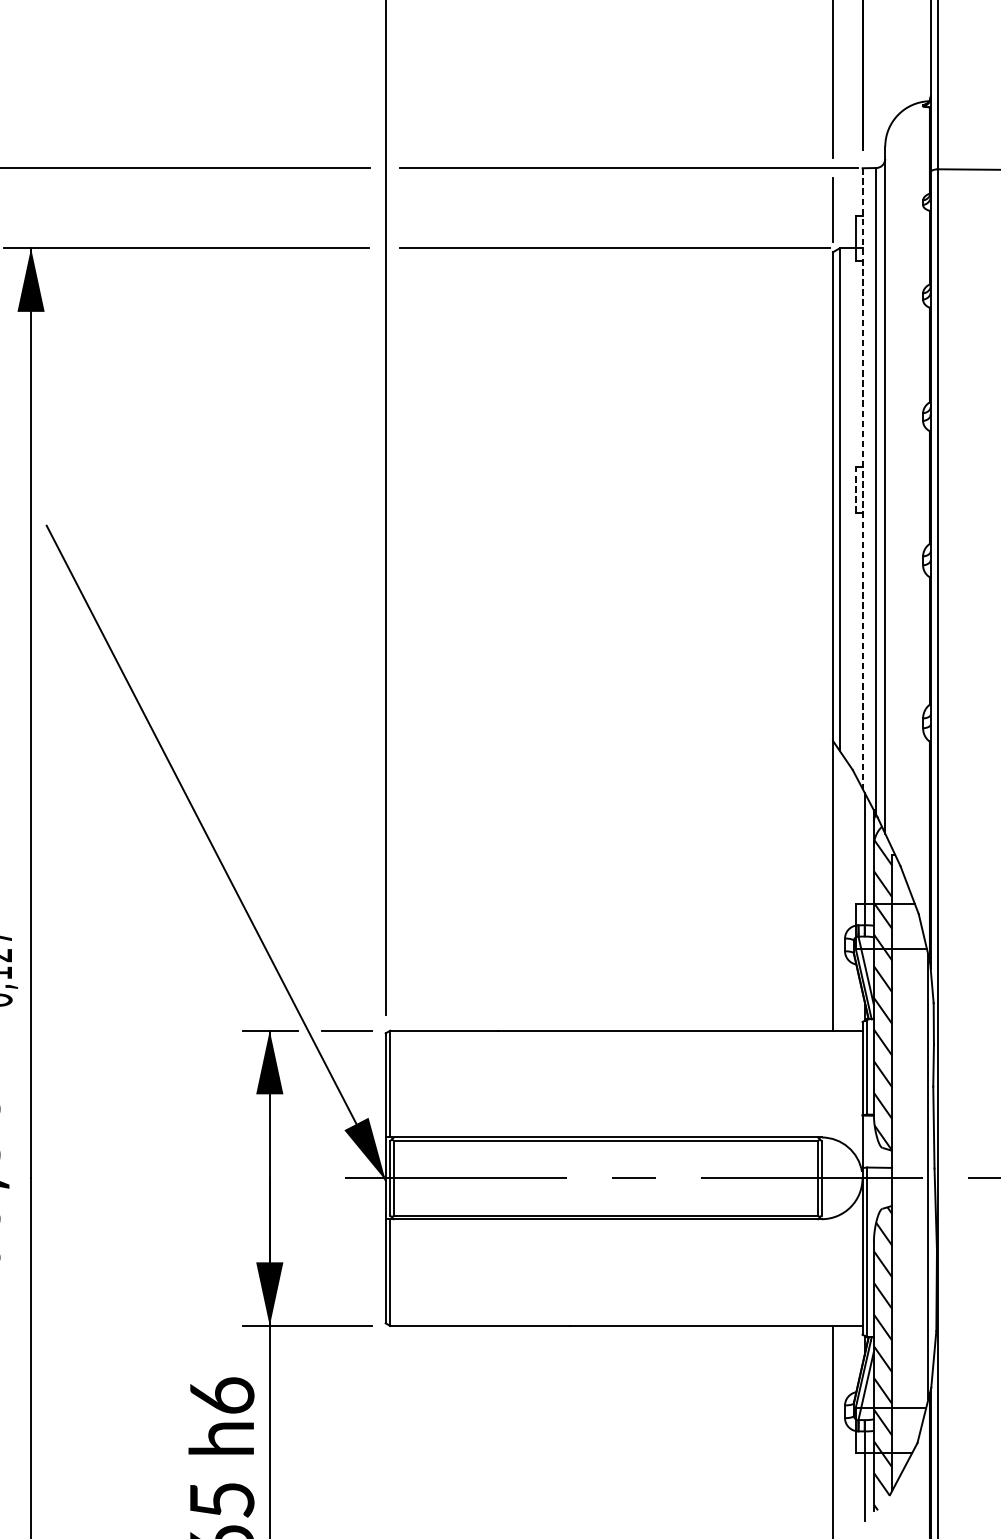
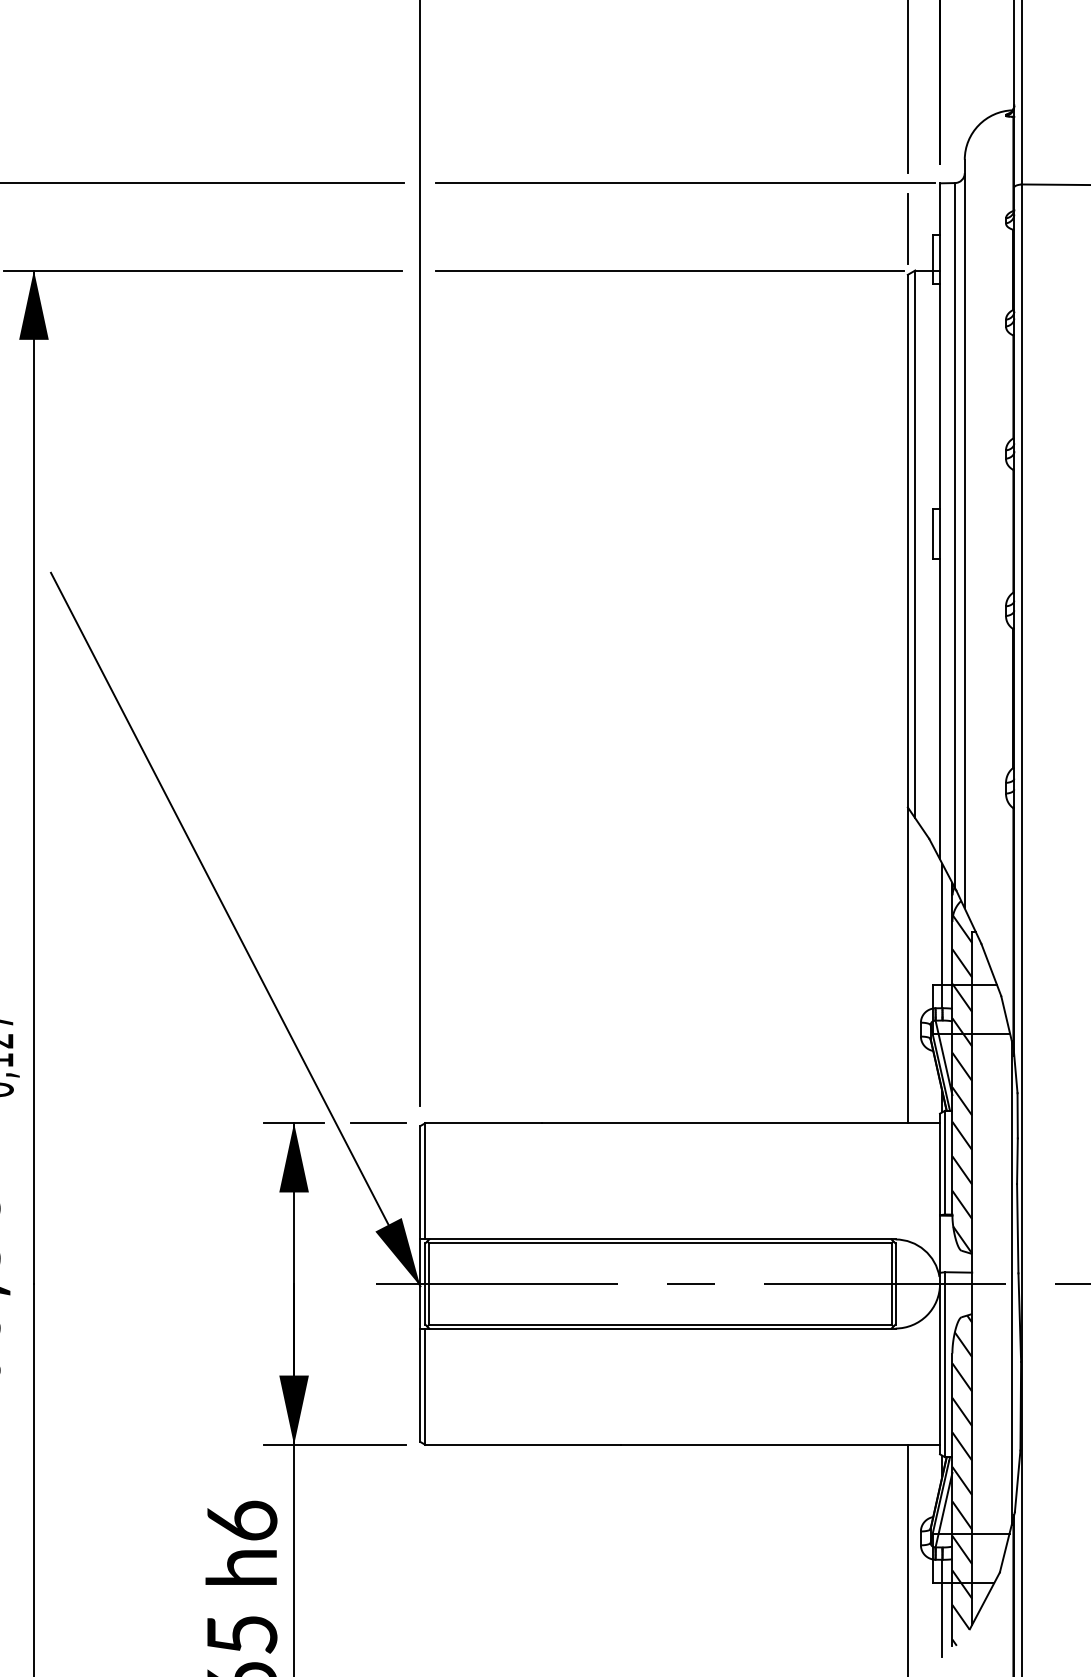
line: (862, 478) -> (940, 521), dashed -> solid
line: (855, 490) -> (932, 534), dashed -> solid

